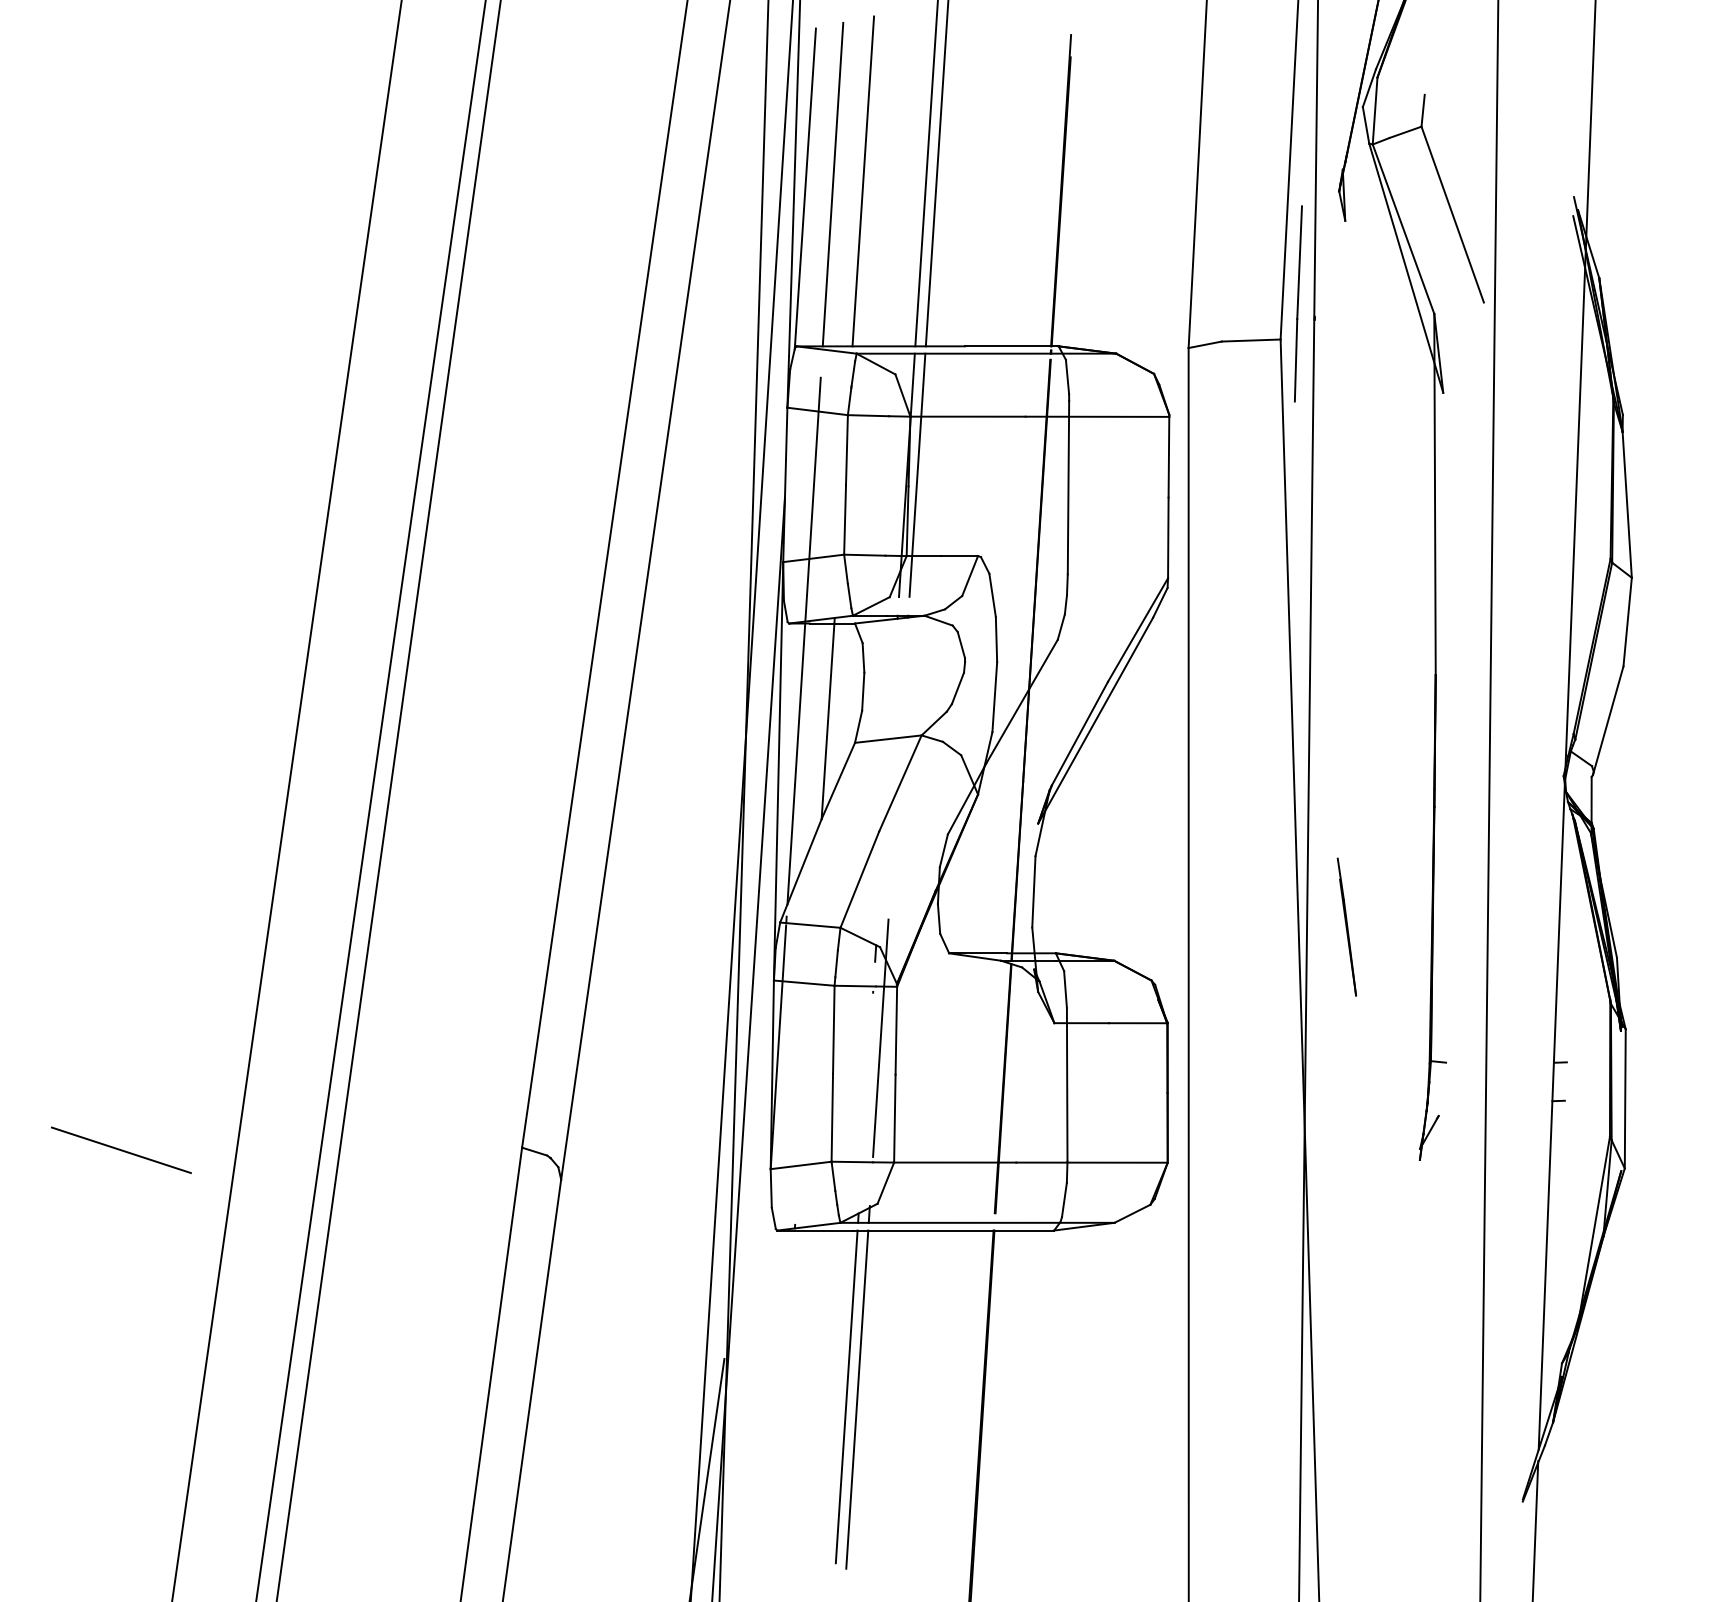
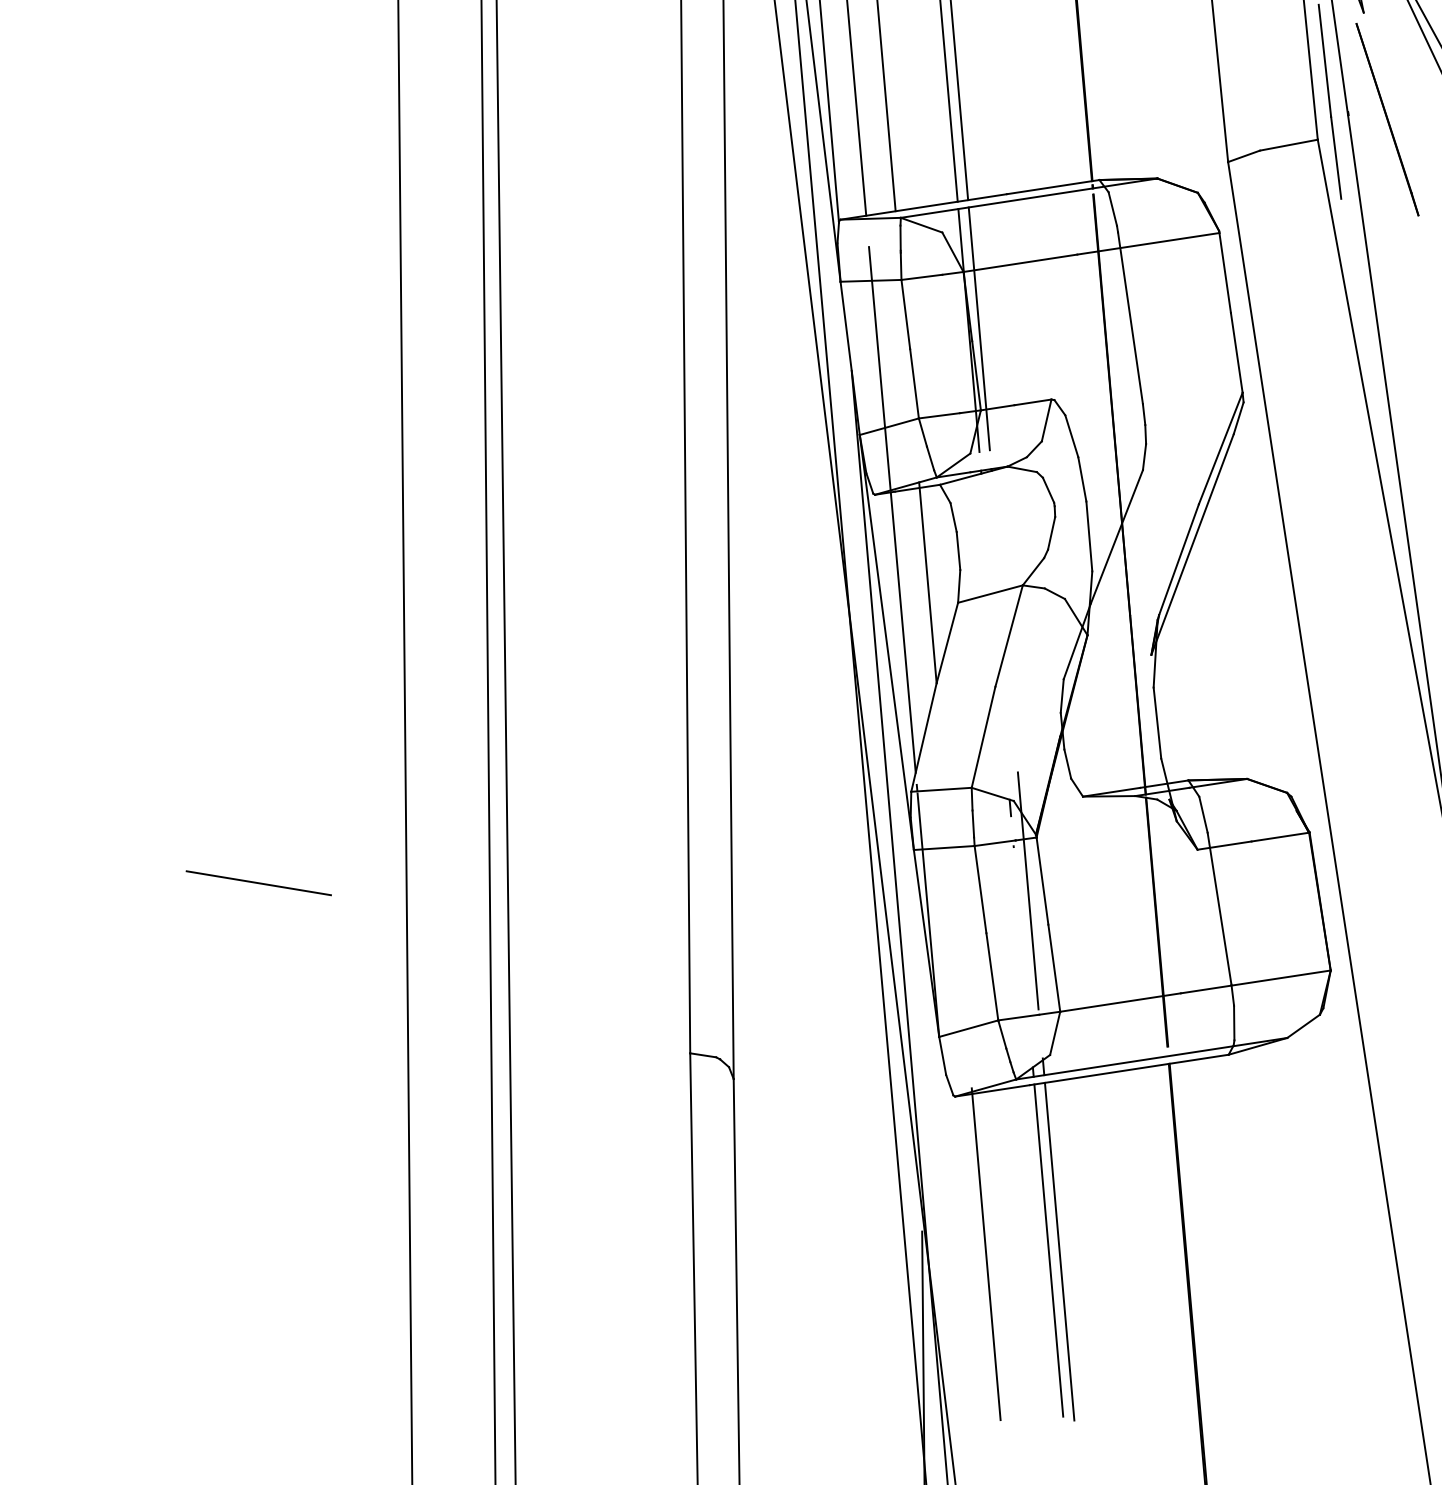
line: (1352, 330) -> (1387, 119), added
line: (121, 1149) -> (258, 882), moved
line: (783, 1393) -> (985, 1256), added

